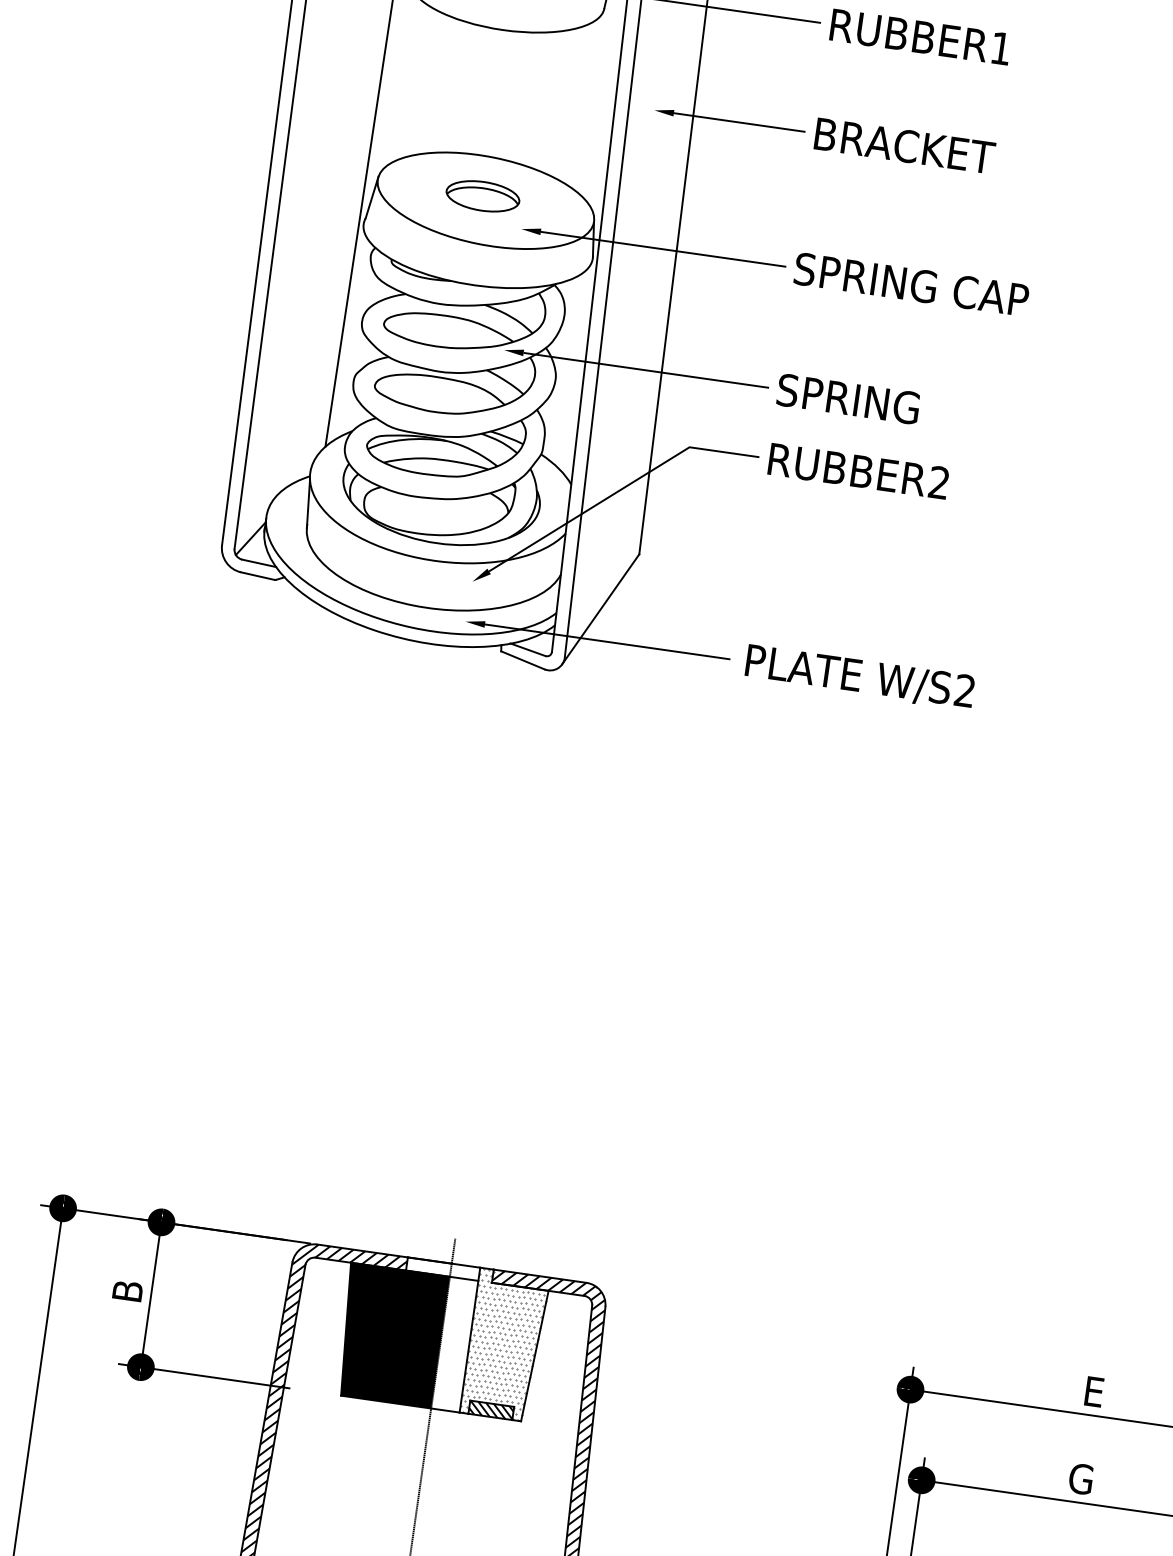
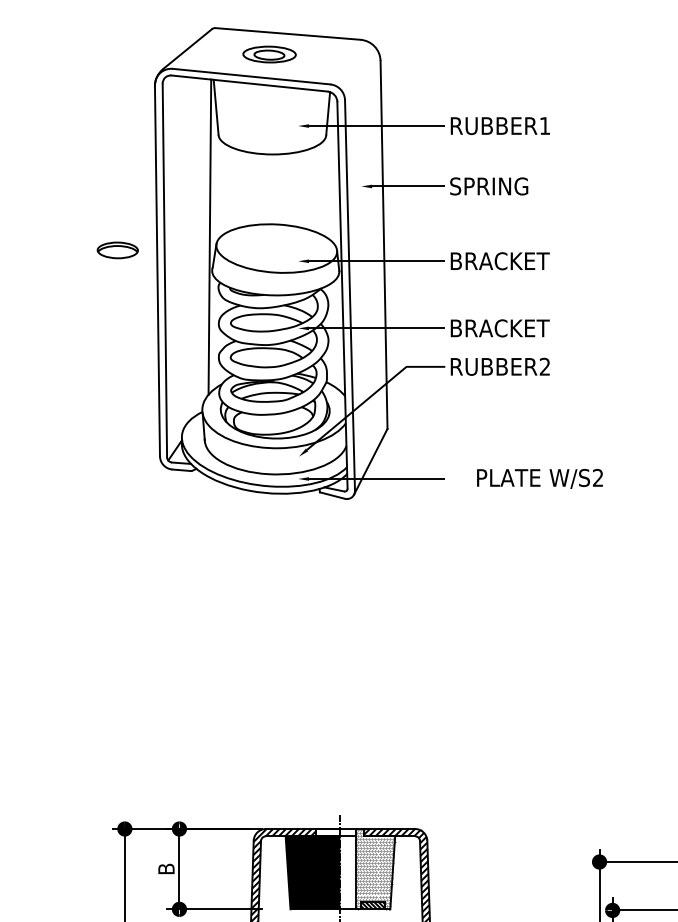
text: (903, 145) -> (499, 186), BRACKET -> SPRING
part: (482, 196) -> (117, 250), moved
text: (911, 285) -> (514, 261), SPRING CAP -> BRACKET
text: (867, 401) -> (499, 328), SPRING -> BRACKET
text: (859, 676) -> (539, 478), moved

